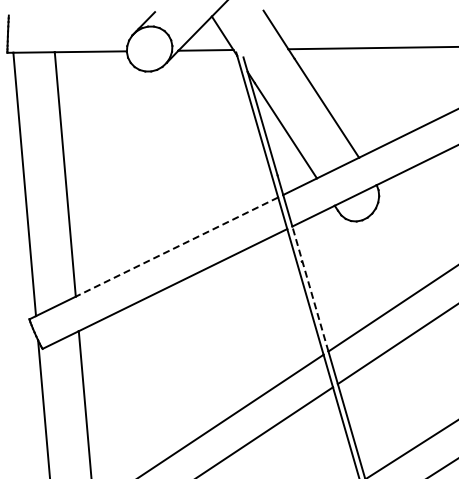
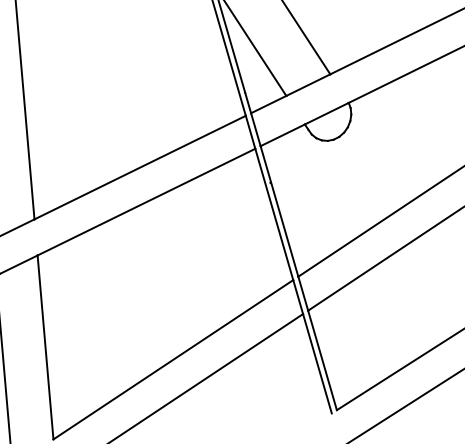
line: (177, 247) -> (140, 168), dashed -> solid
line: (310, 288) -> (279, 210), dashed -> solid

